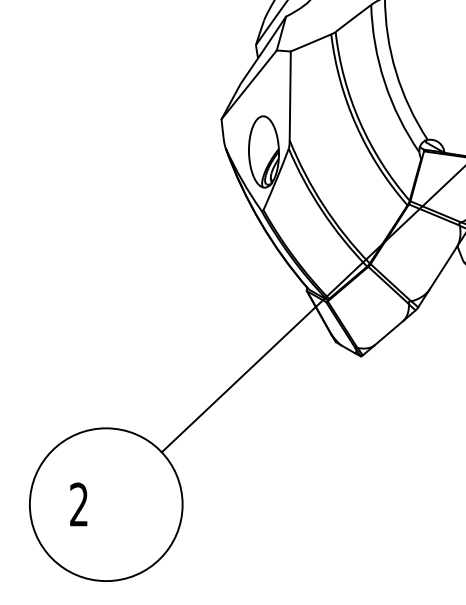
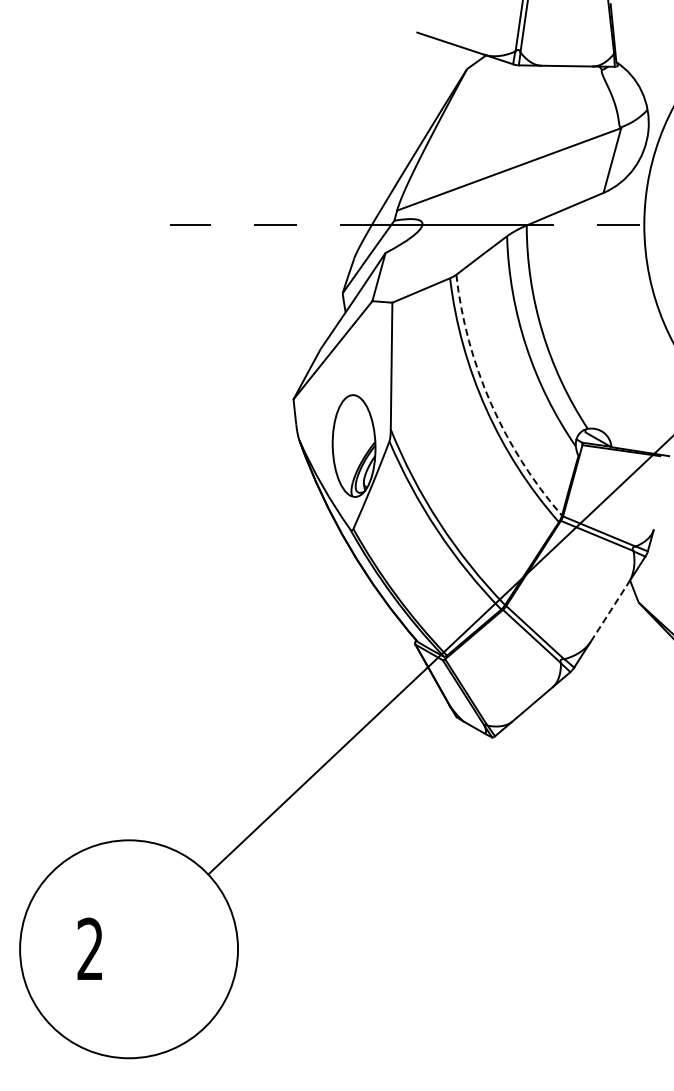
arc: (359, 122) -> (490, 403), solid -> dashed
line: (442, 268) -> (609, 612), solid -> dashed

